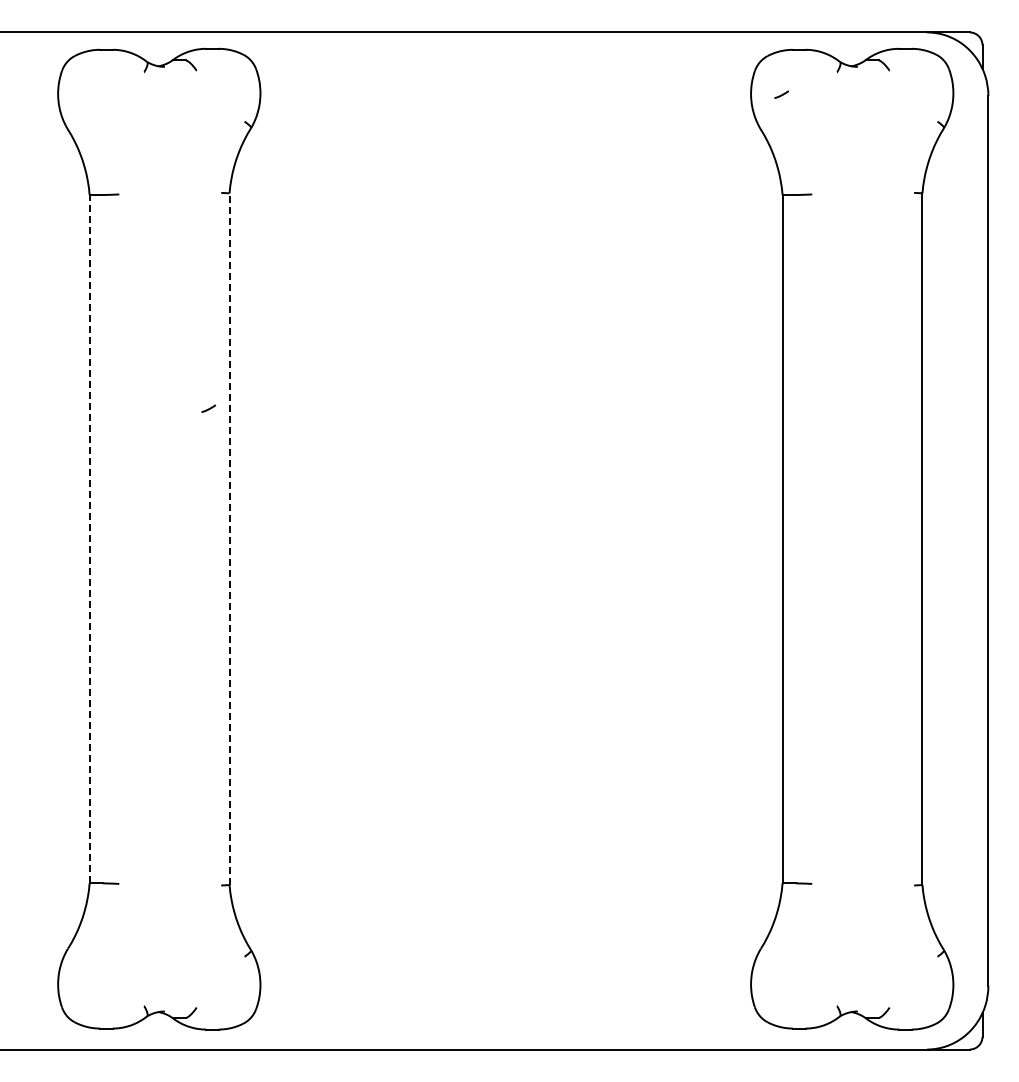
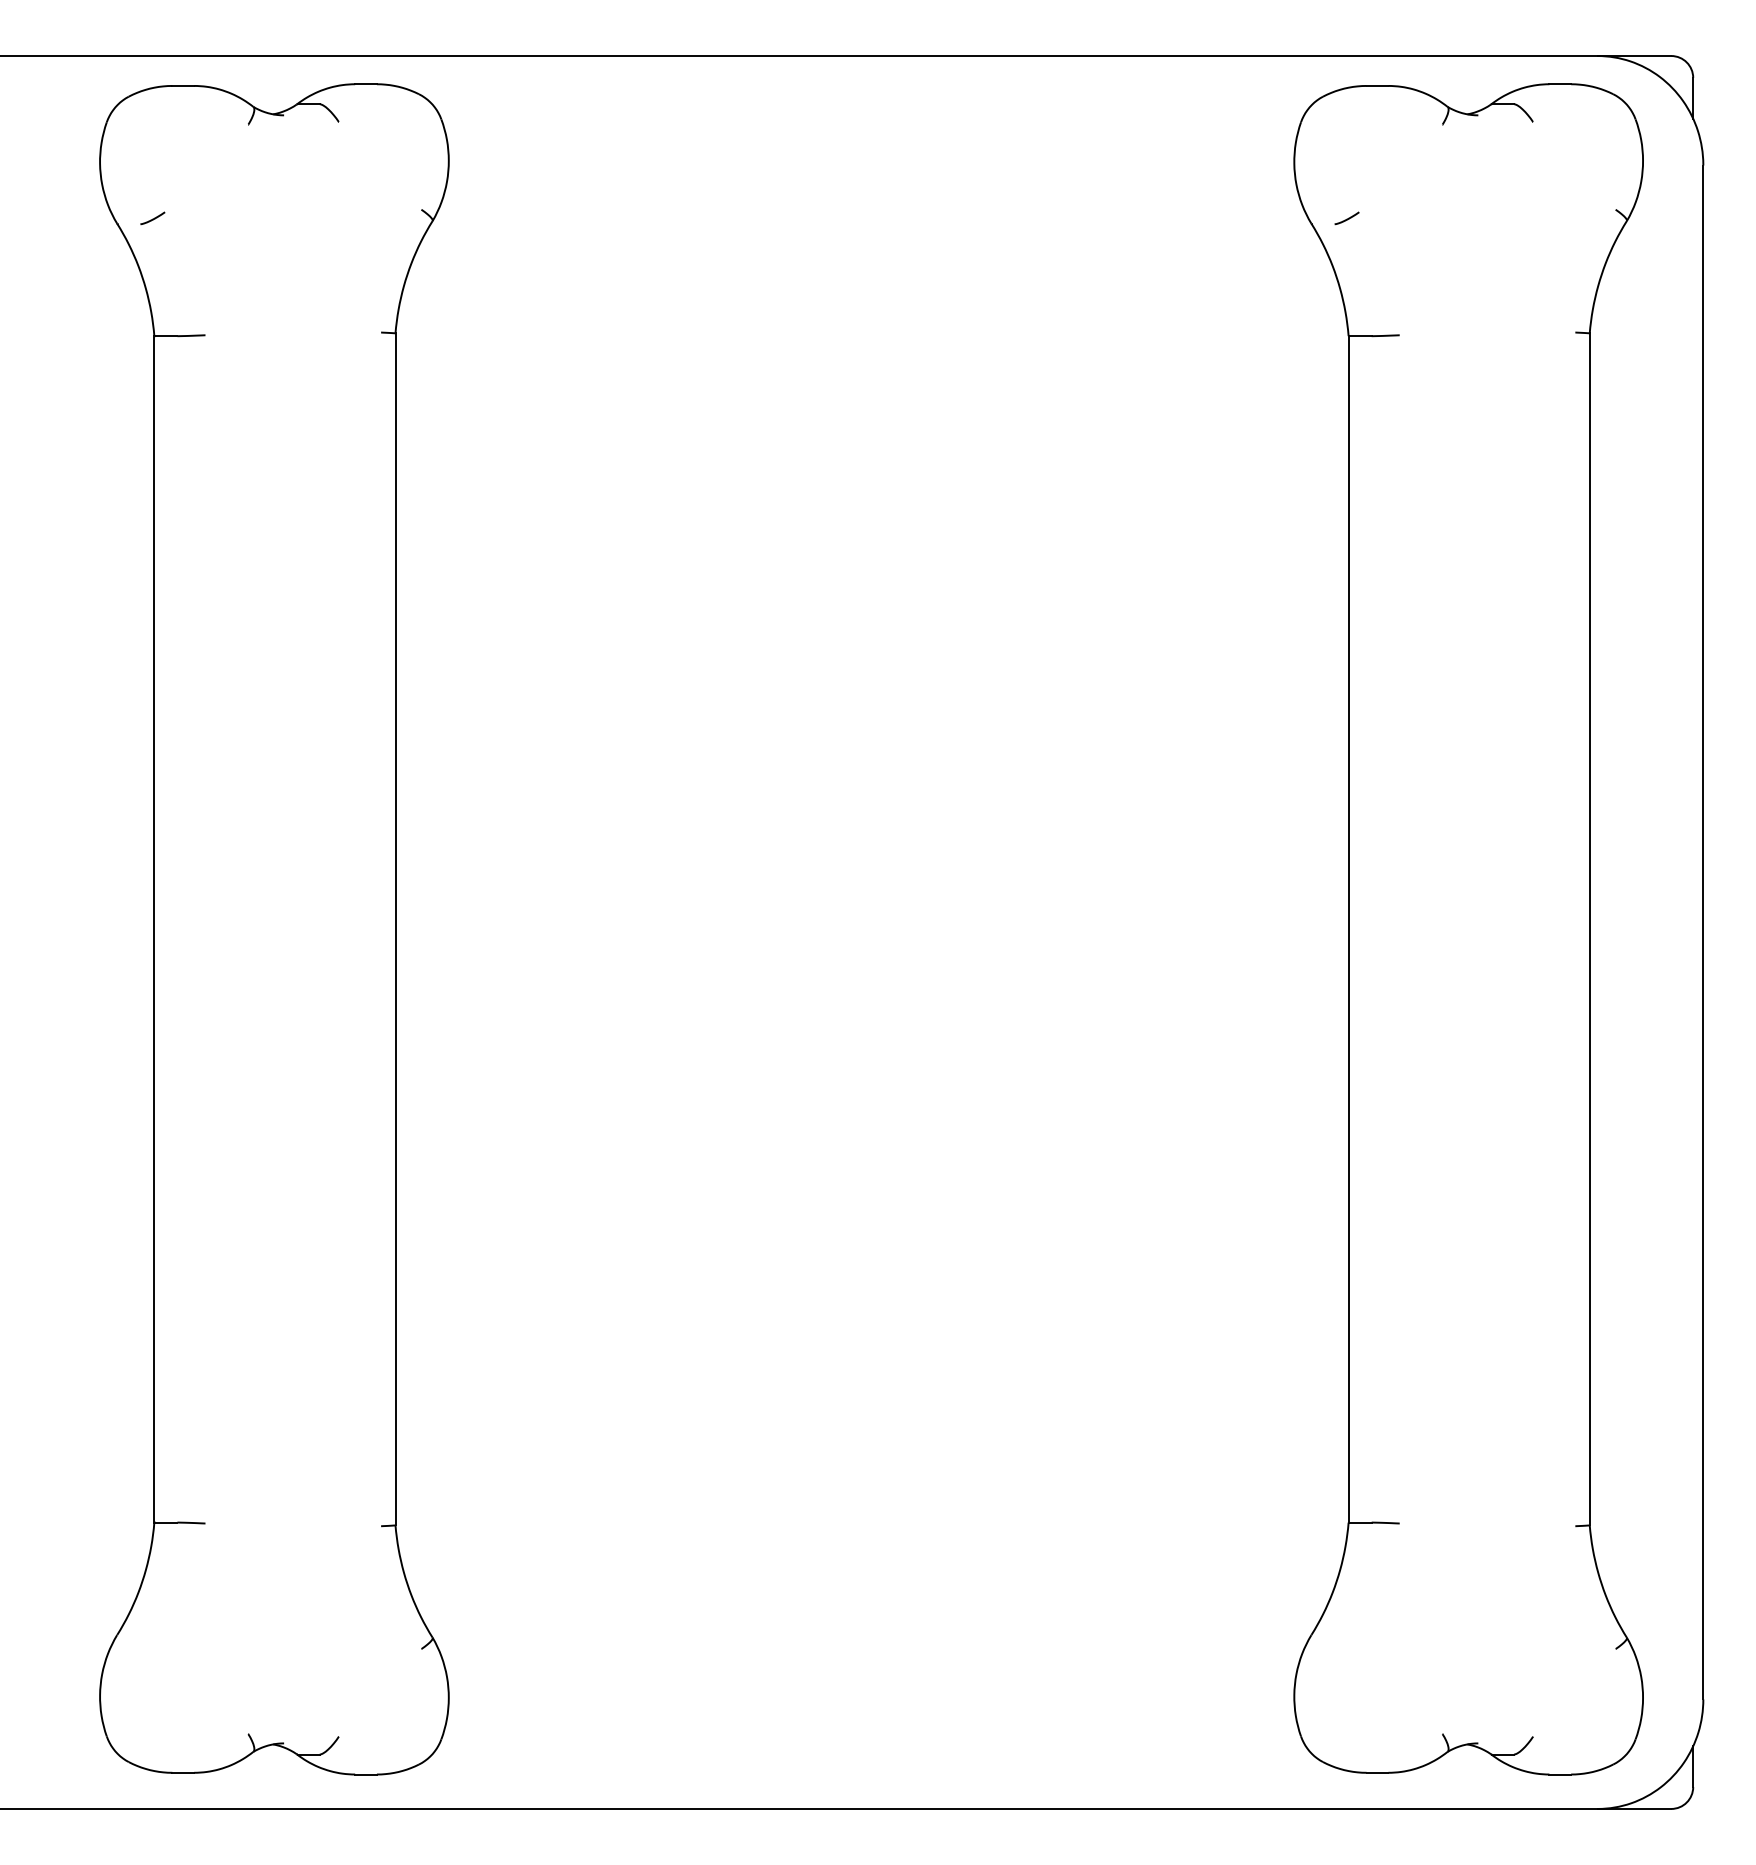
line: (781, 94) -> (1346, 218), moved
line: (208, 408) -> (152, 218), moved
line: (89, 538) -> (154, 928), dashed -> solid
line: (229, 539) -> (395, 929), dashed -> solid

